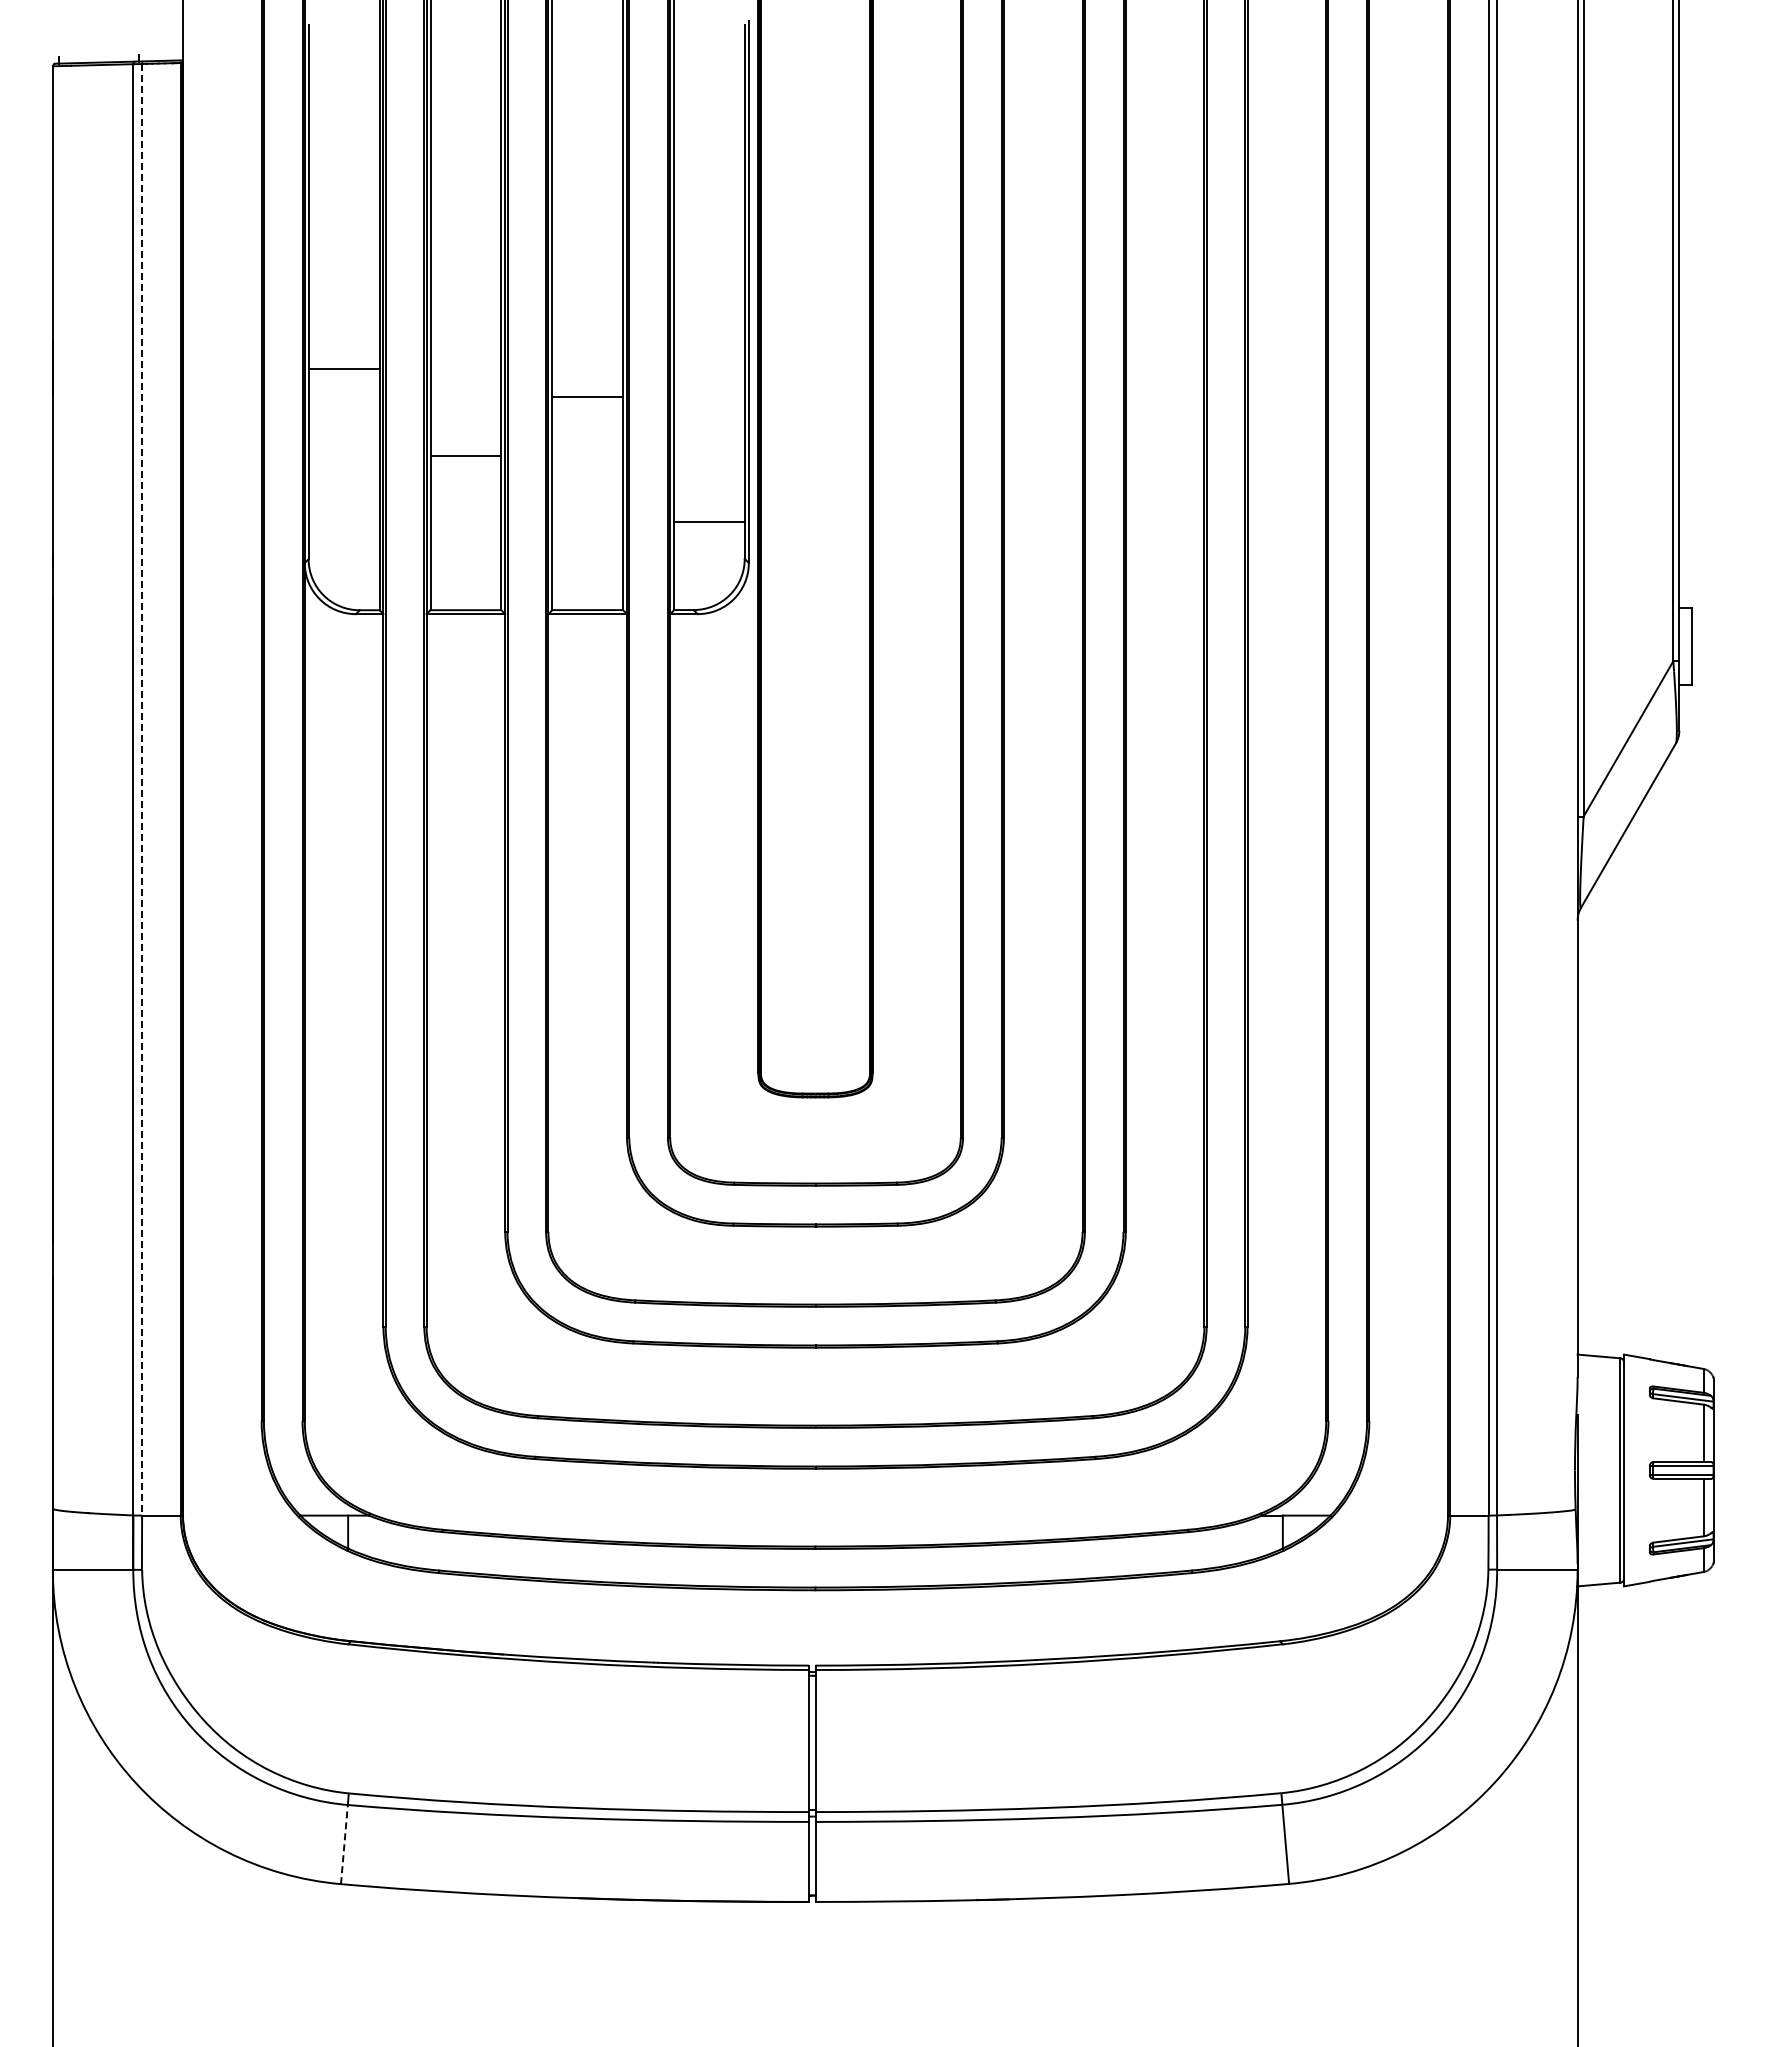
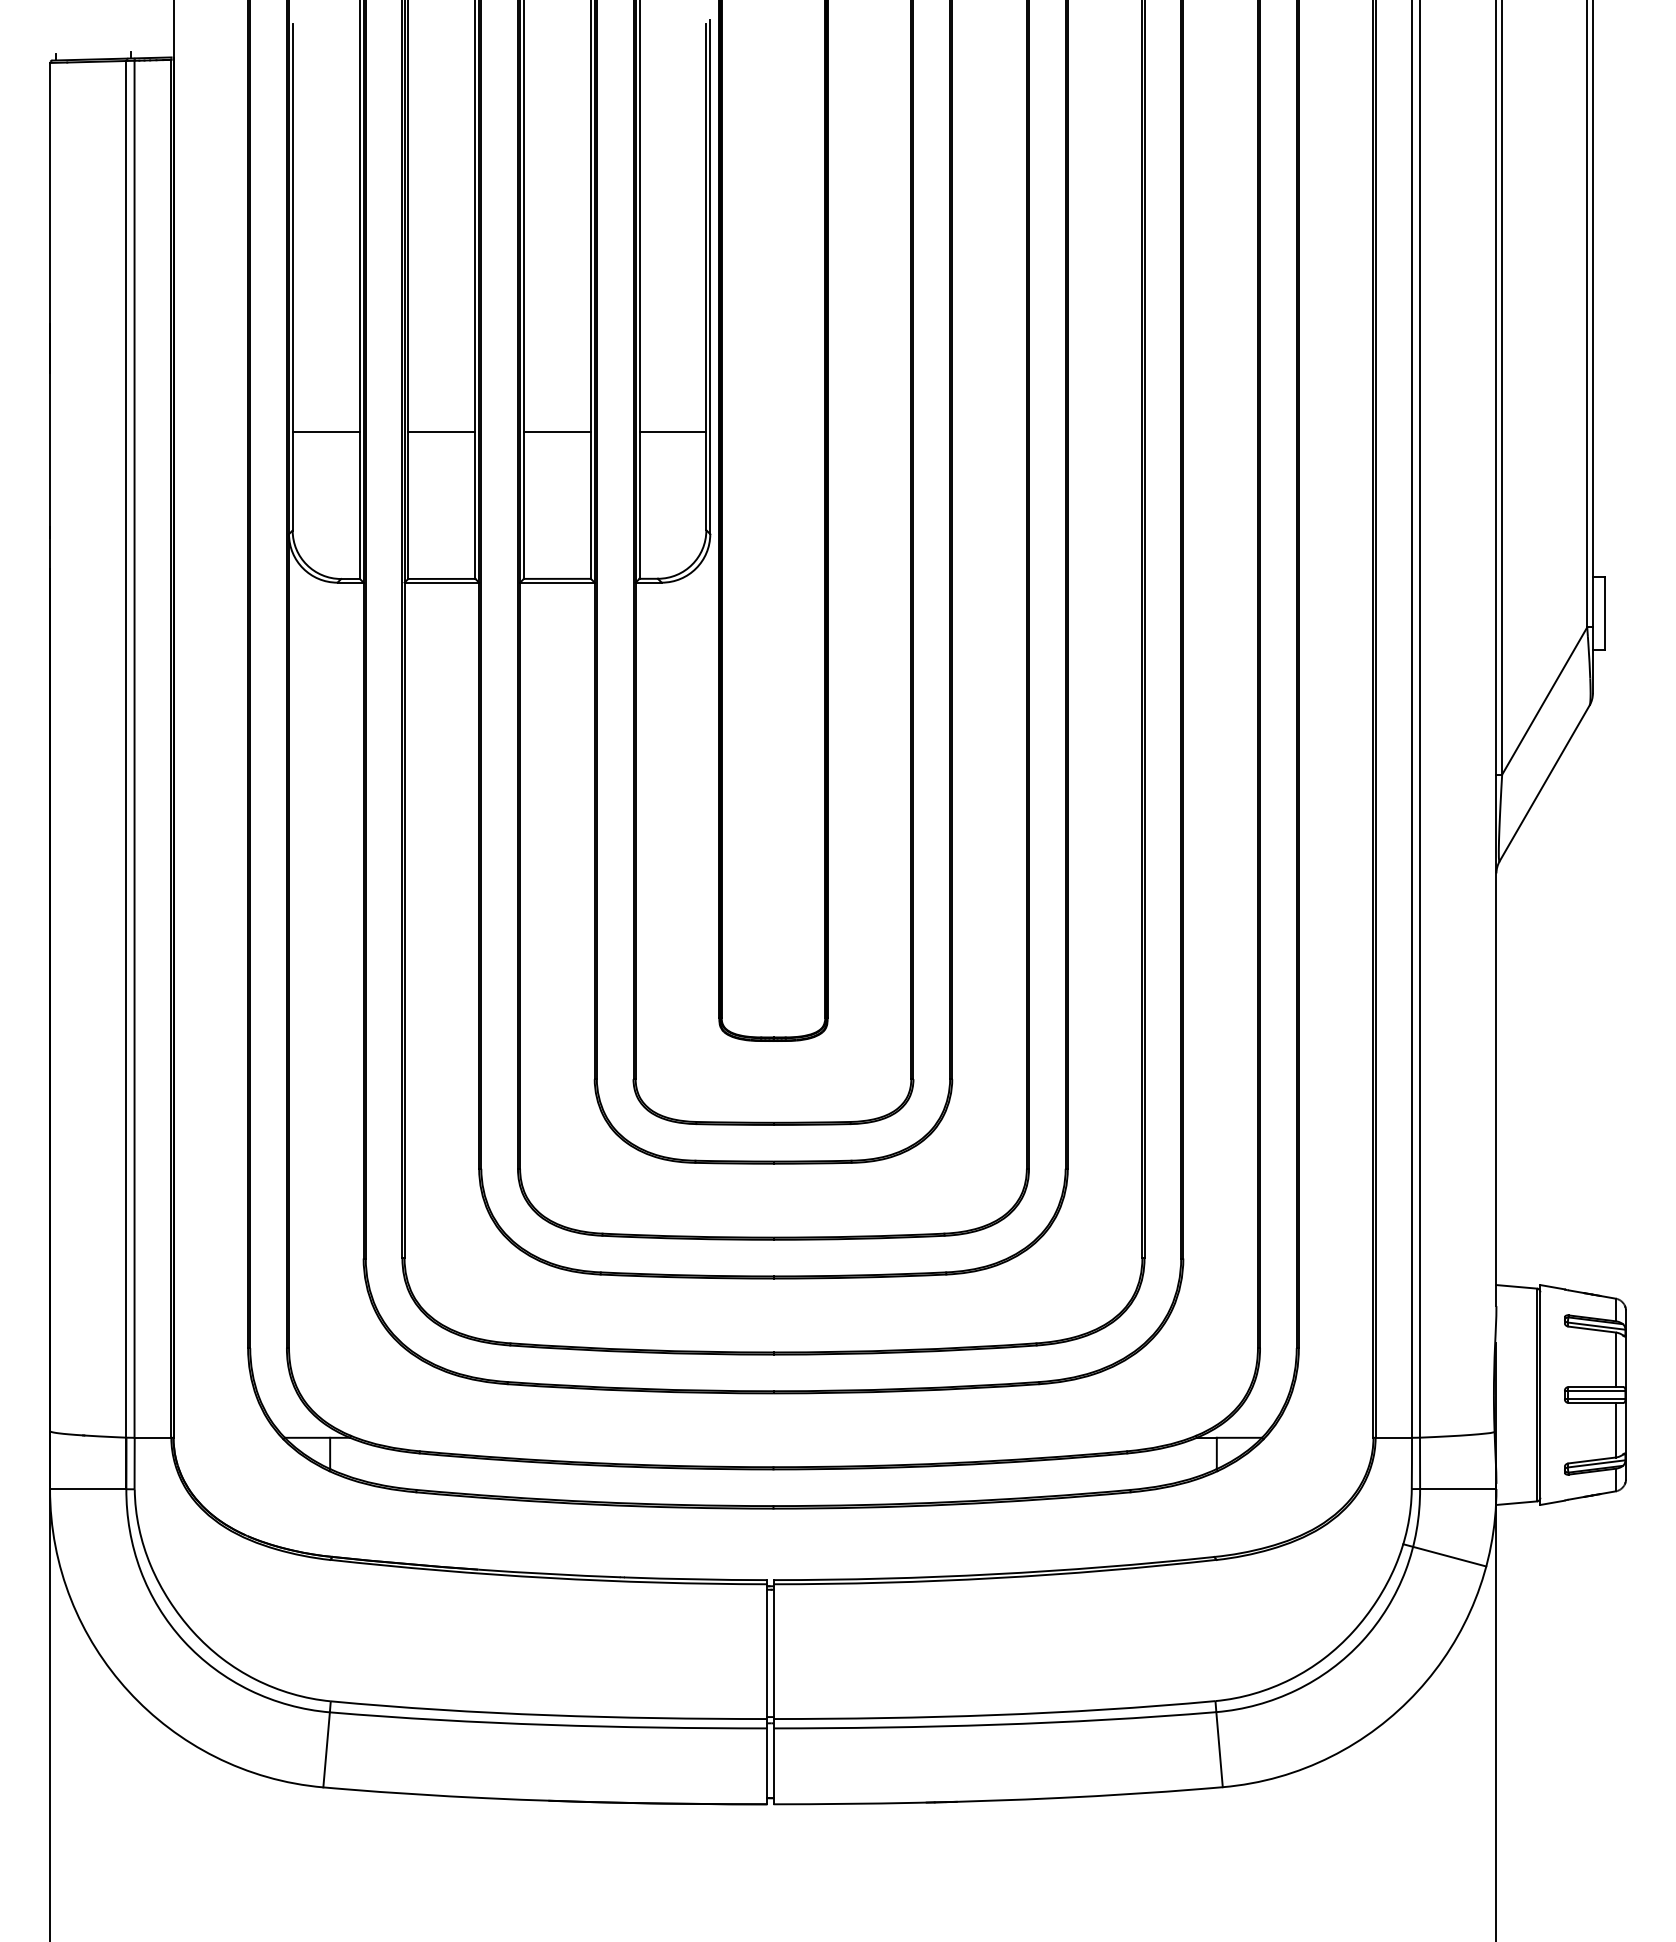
line: (343, 368) -> (325, 432), moved
line: (587, 396) -> (557, 432), moved
line: (709, 521) -> (672, 432), moved
line: (141, 789) -> (134, 749), dashed -> solid
line: (1522, 1639) -> (1444, 1555), added
line: (344, 1844) -> (326, 1749), dashed -> solid

